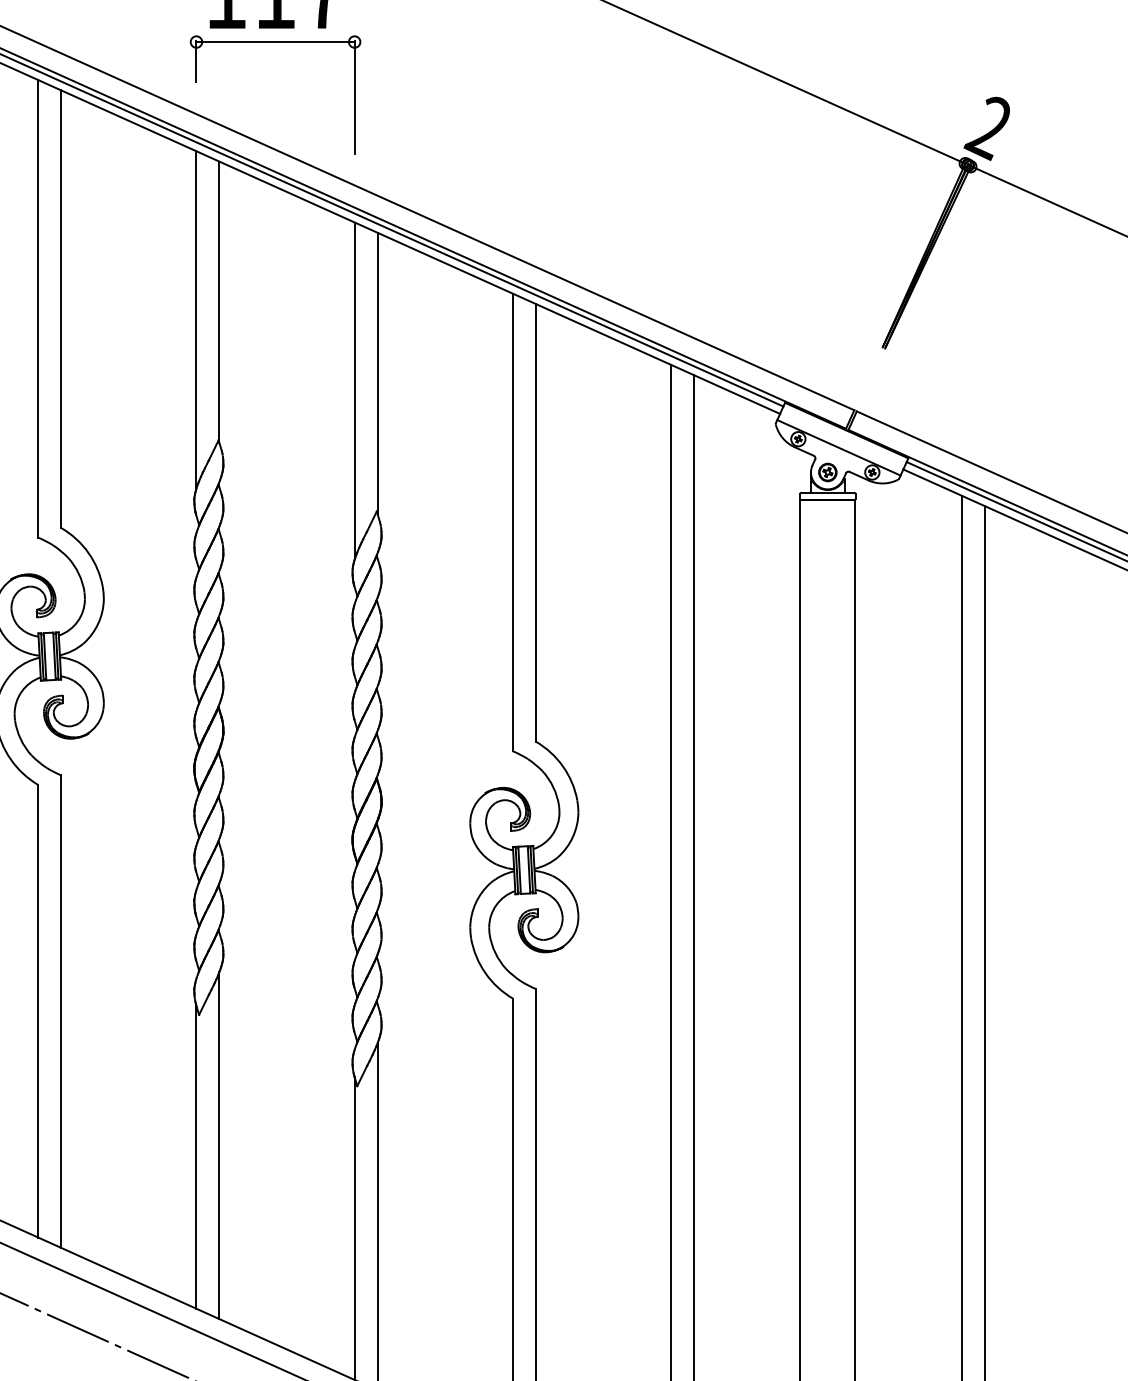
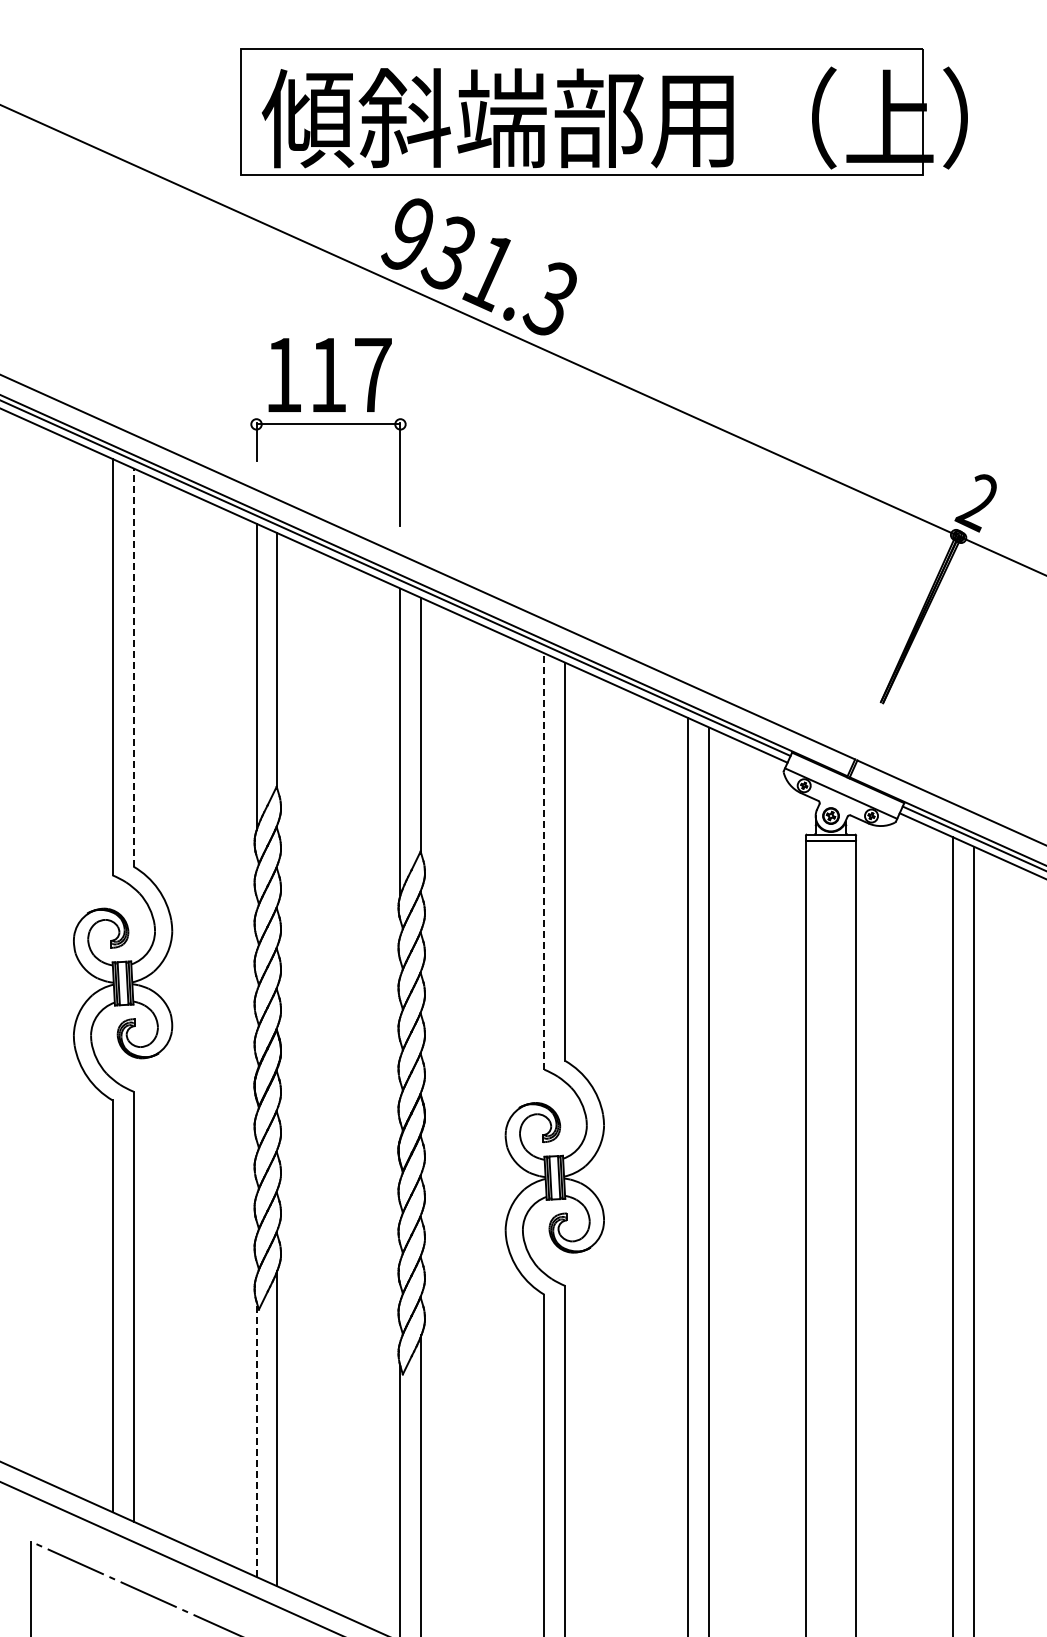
line: (61, 309) -> (133, 667), solid -> dashed
line: (512, 522) -> (544, 861), solid -> dashed
line: (196, 1157) -> (256, 1439), solid -> dashed

